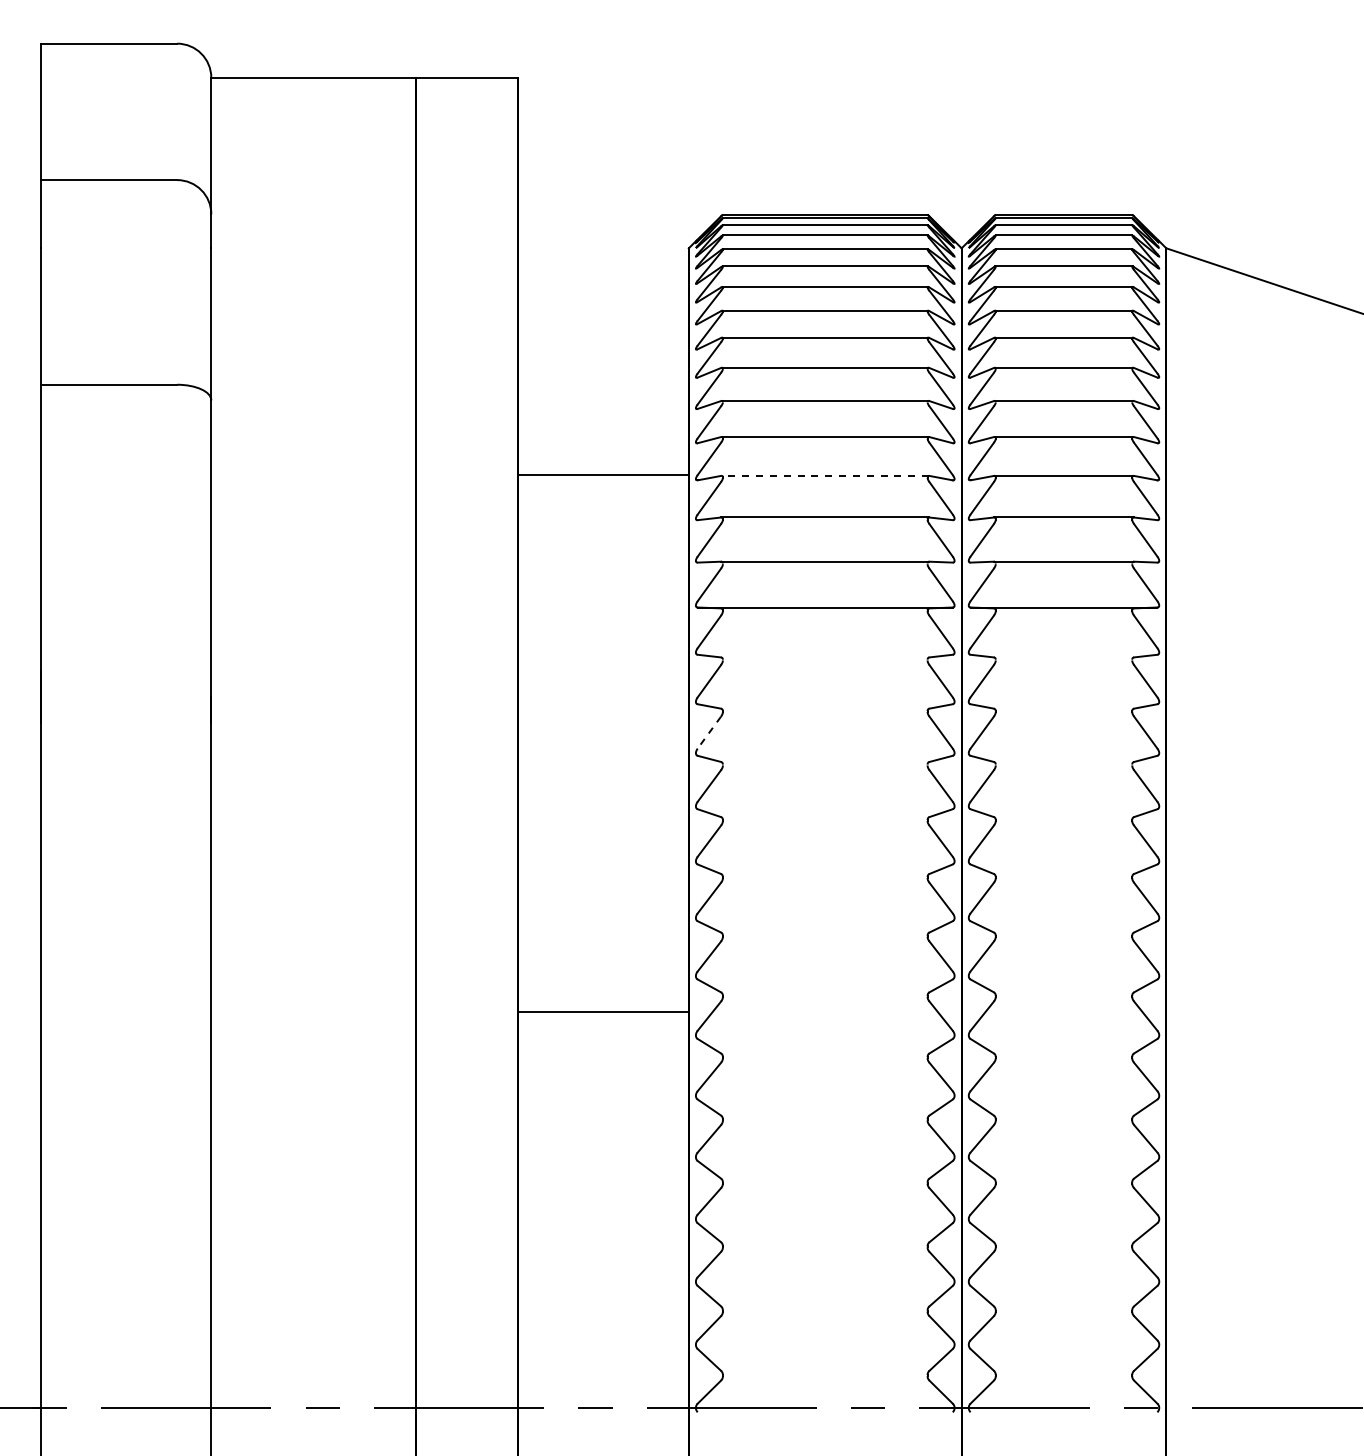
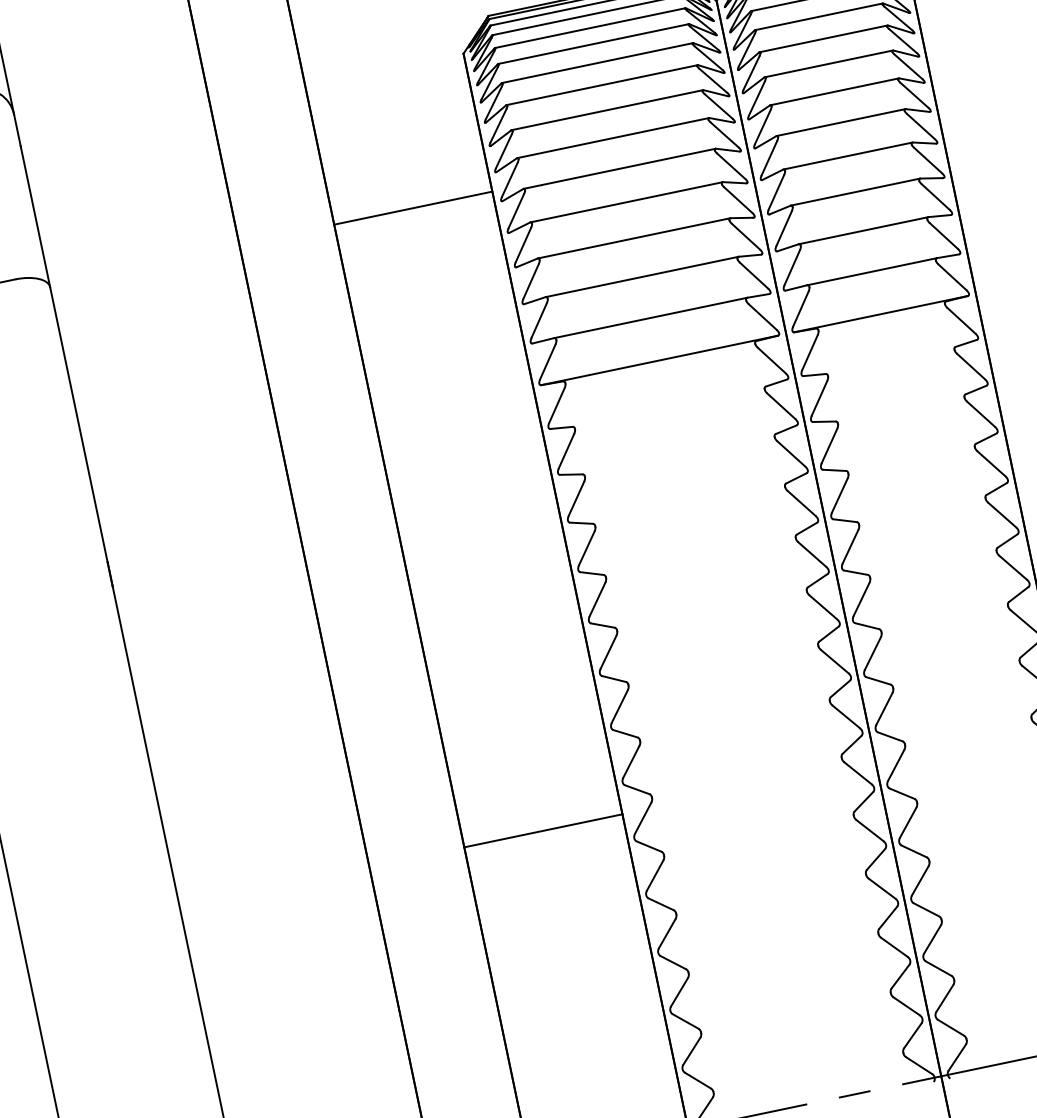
line: (603, 475) -> (413, 208), moved
line: (825, 475) -> (634, 237), dashed -> solid
line: (709, 732) -> (576, 498), dashed -> solid
line: (603, 1012) -> (543, 830), moved

